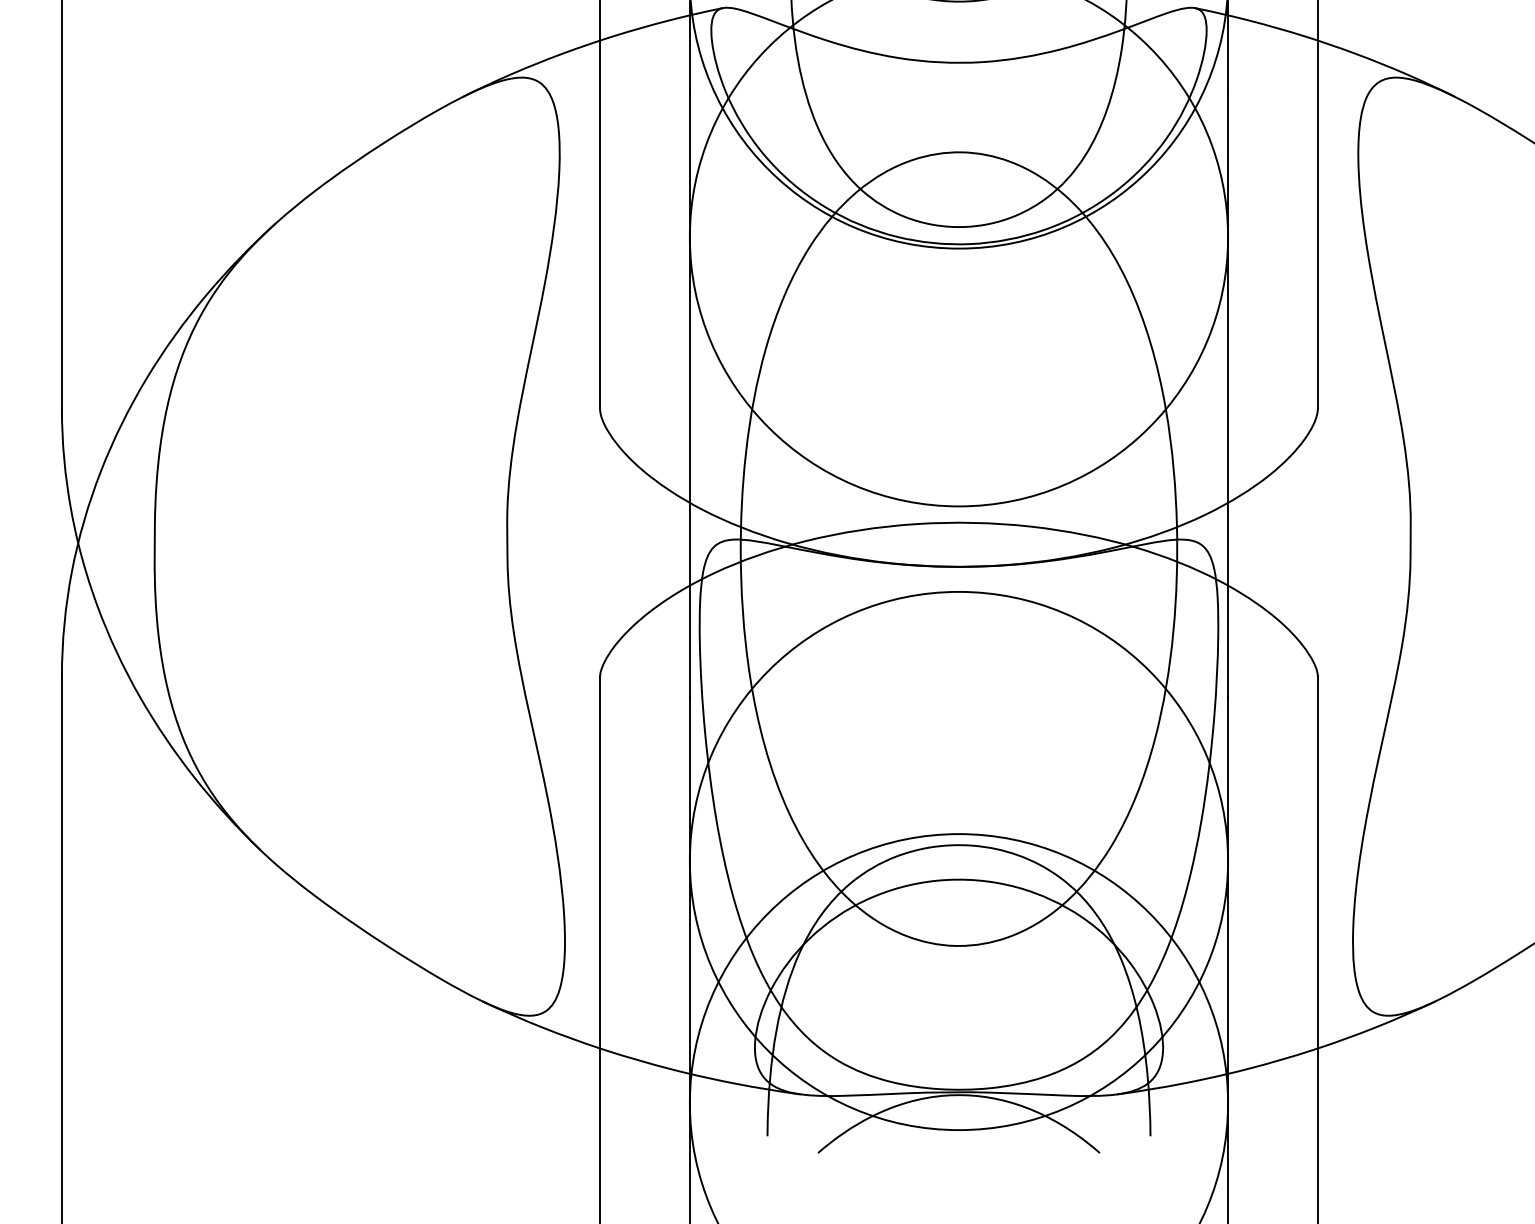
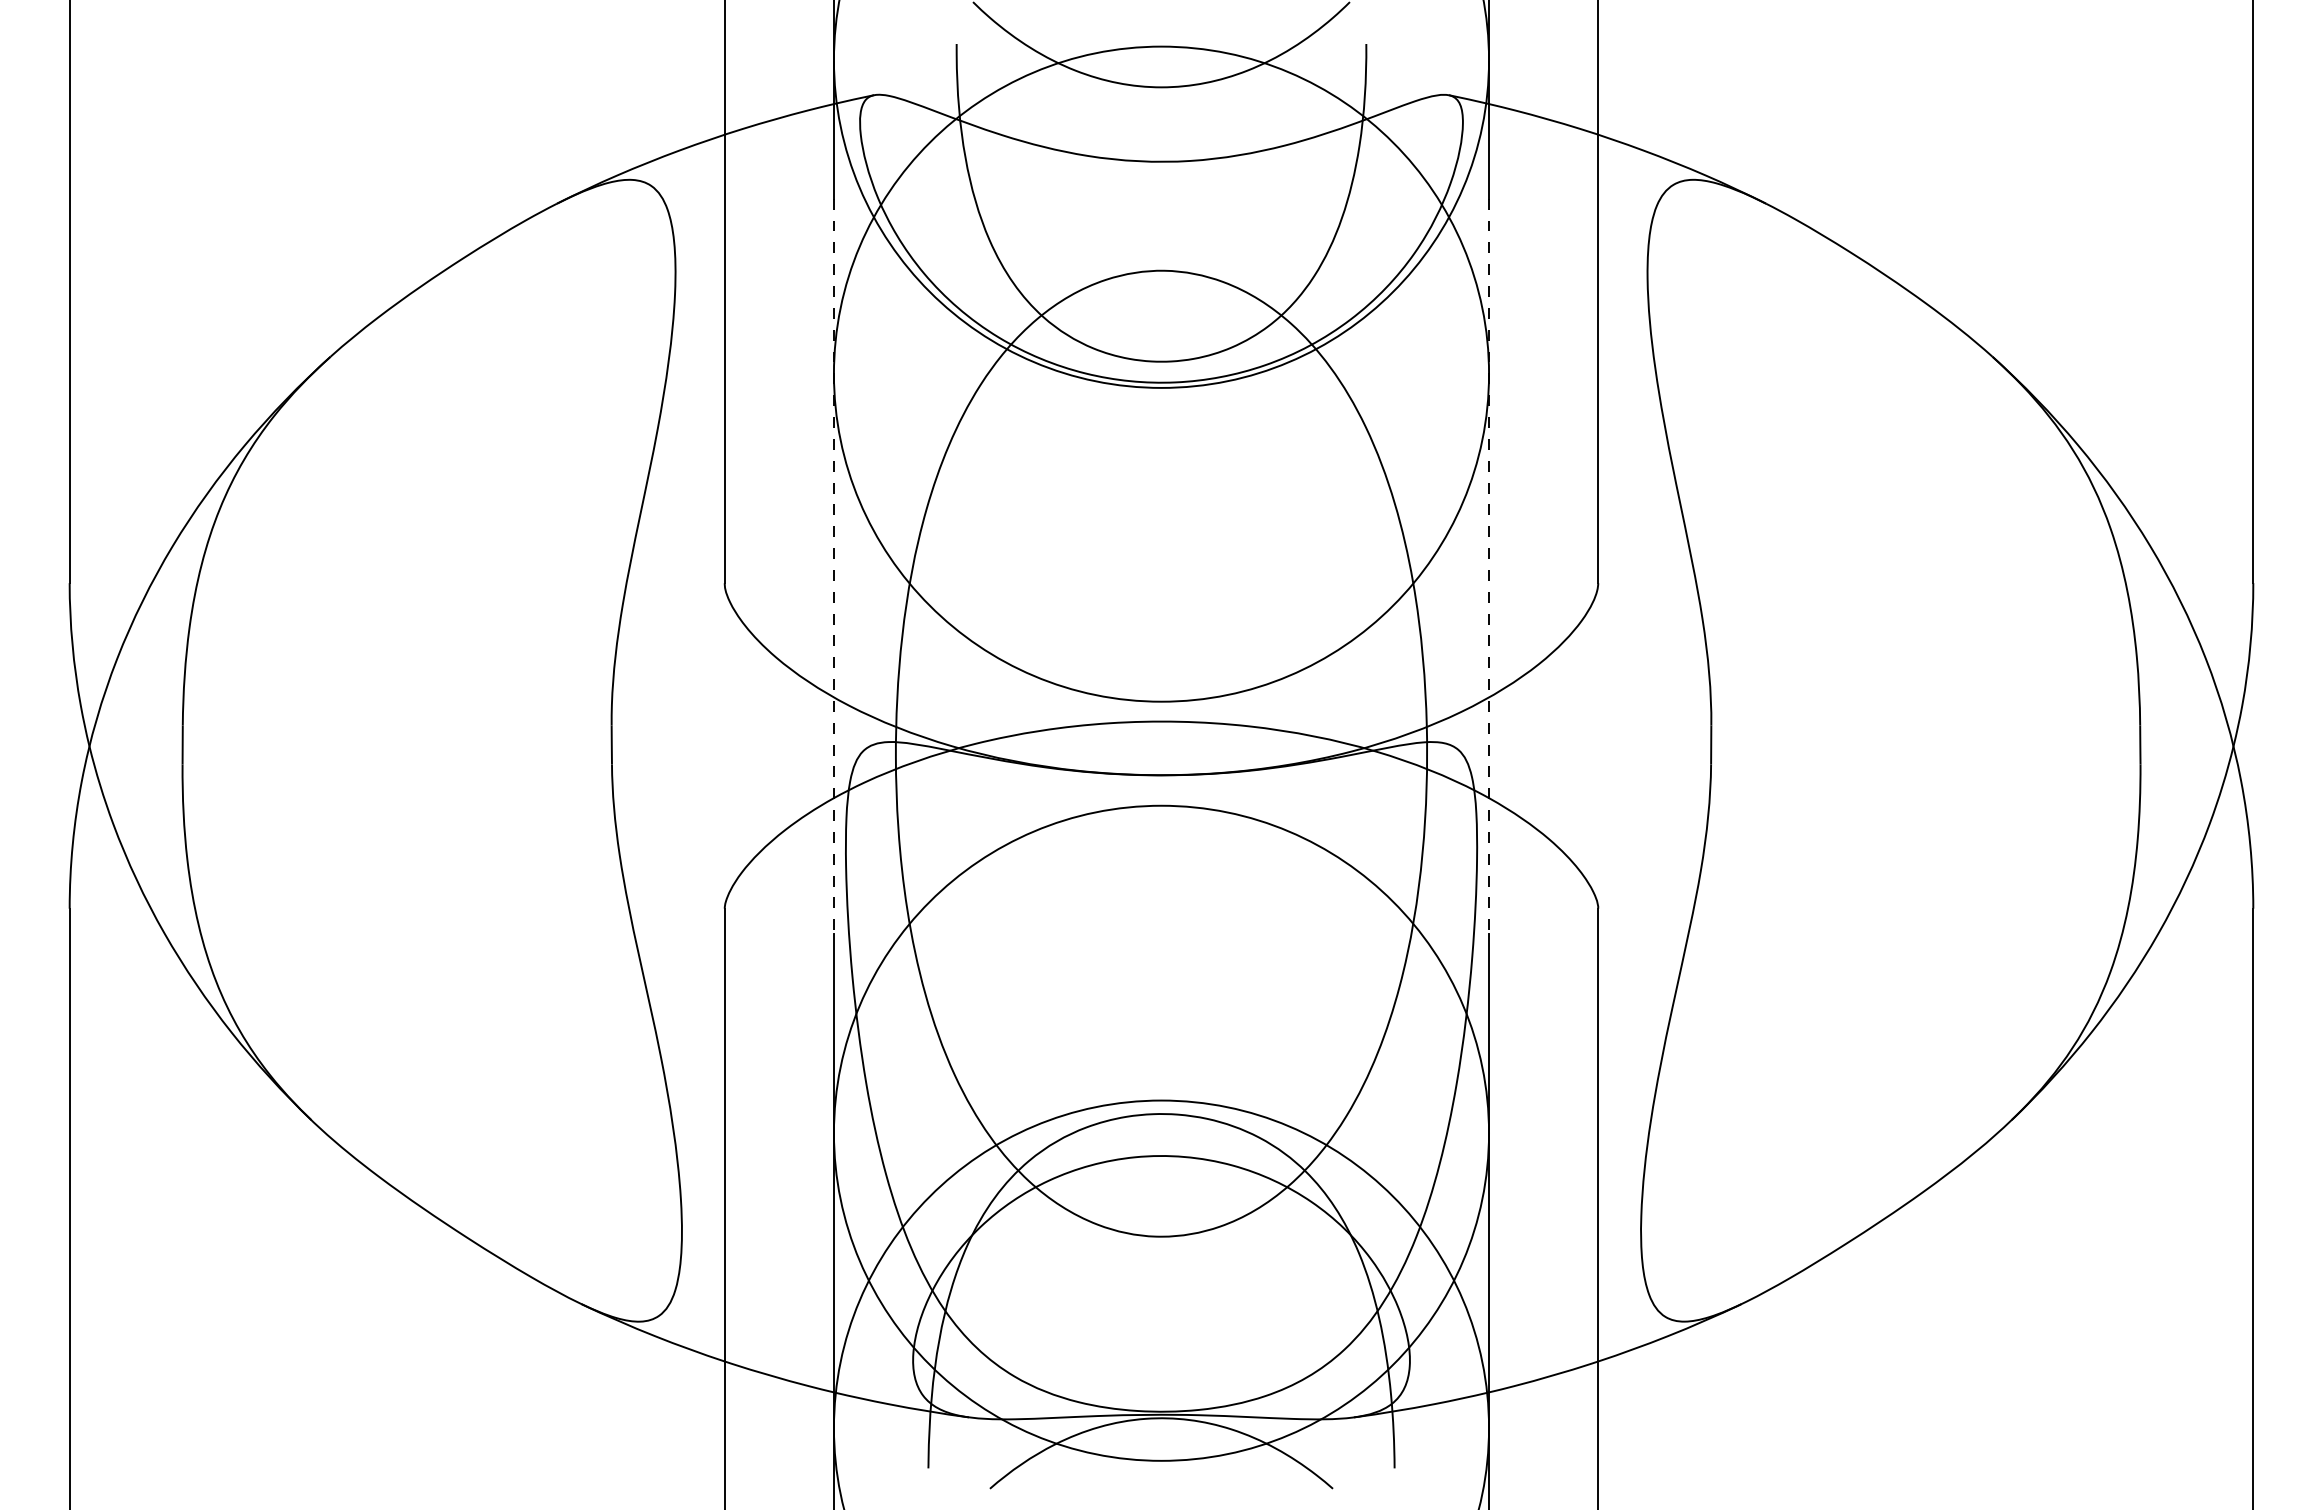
line: (689, 395) -> (833, 566), solid -> dashed
line: (1228, 395) -> (1489, 566), solid -> dashed

